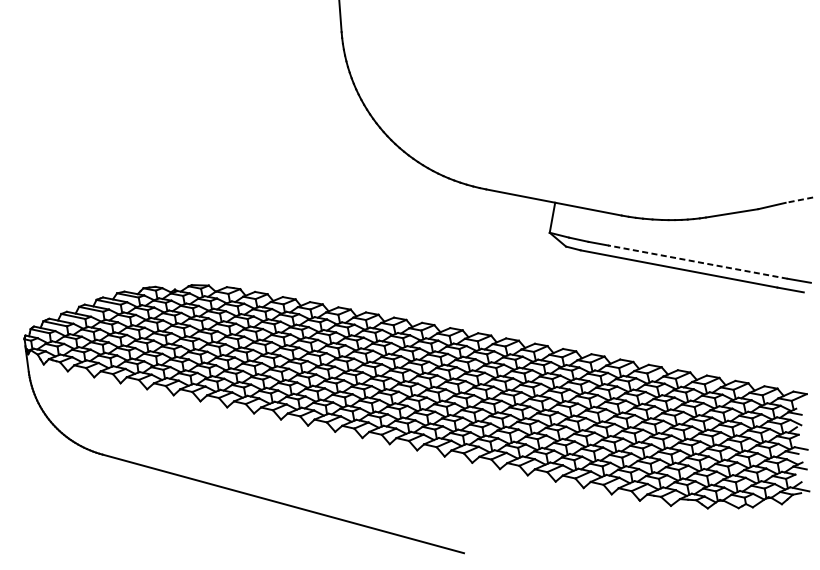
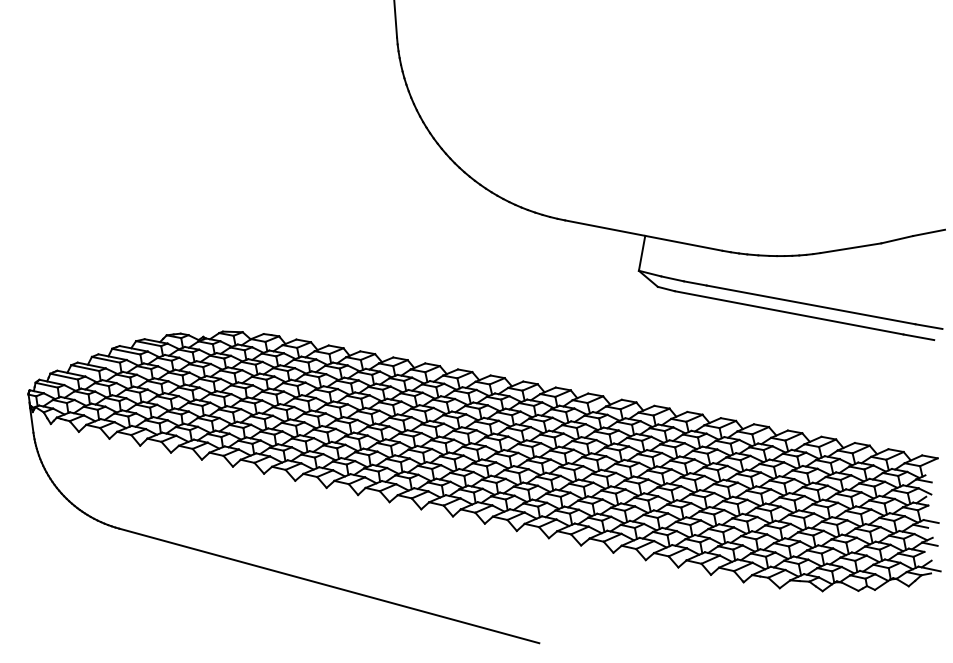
line: (798, 200) -> (928, 233), dashed -> solid
line: (697, 261) -> (810, 304), dashed -> solid

